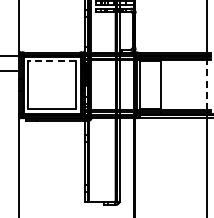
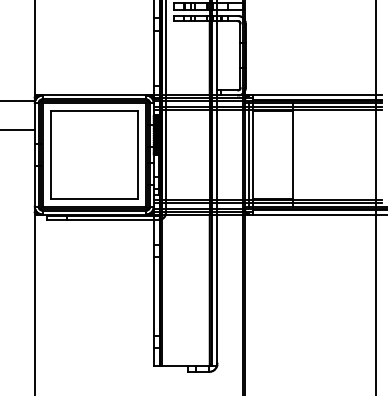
line: (51, 61) -> (93, 111), dashed -> solid
line: (207, 85) -> (376, 155), dashed -> solid

